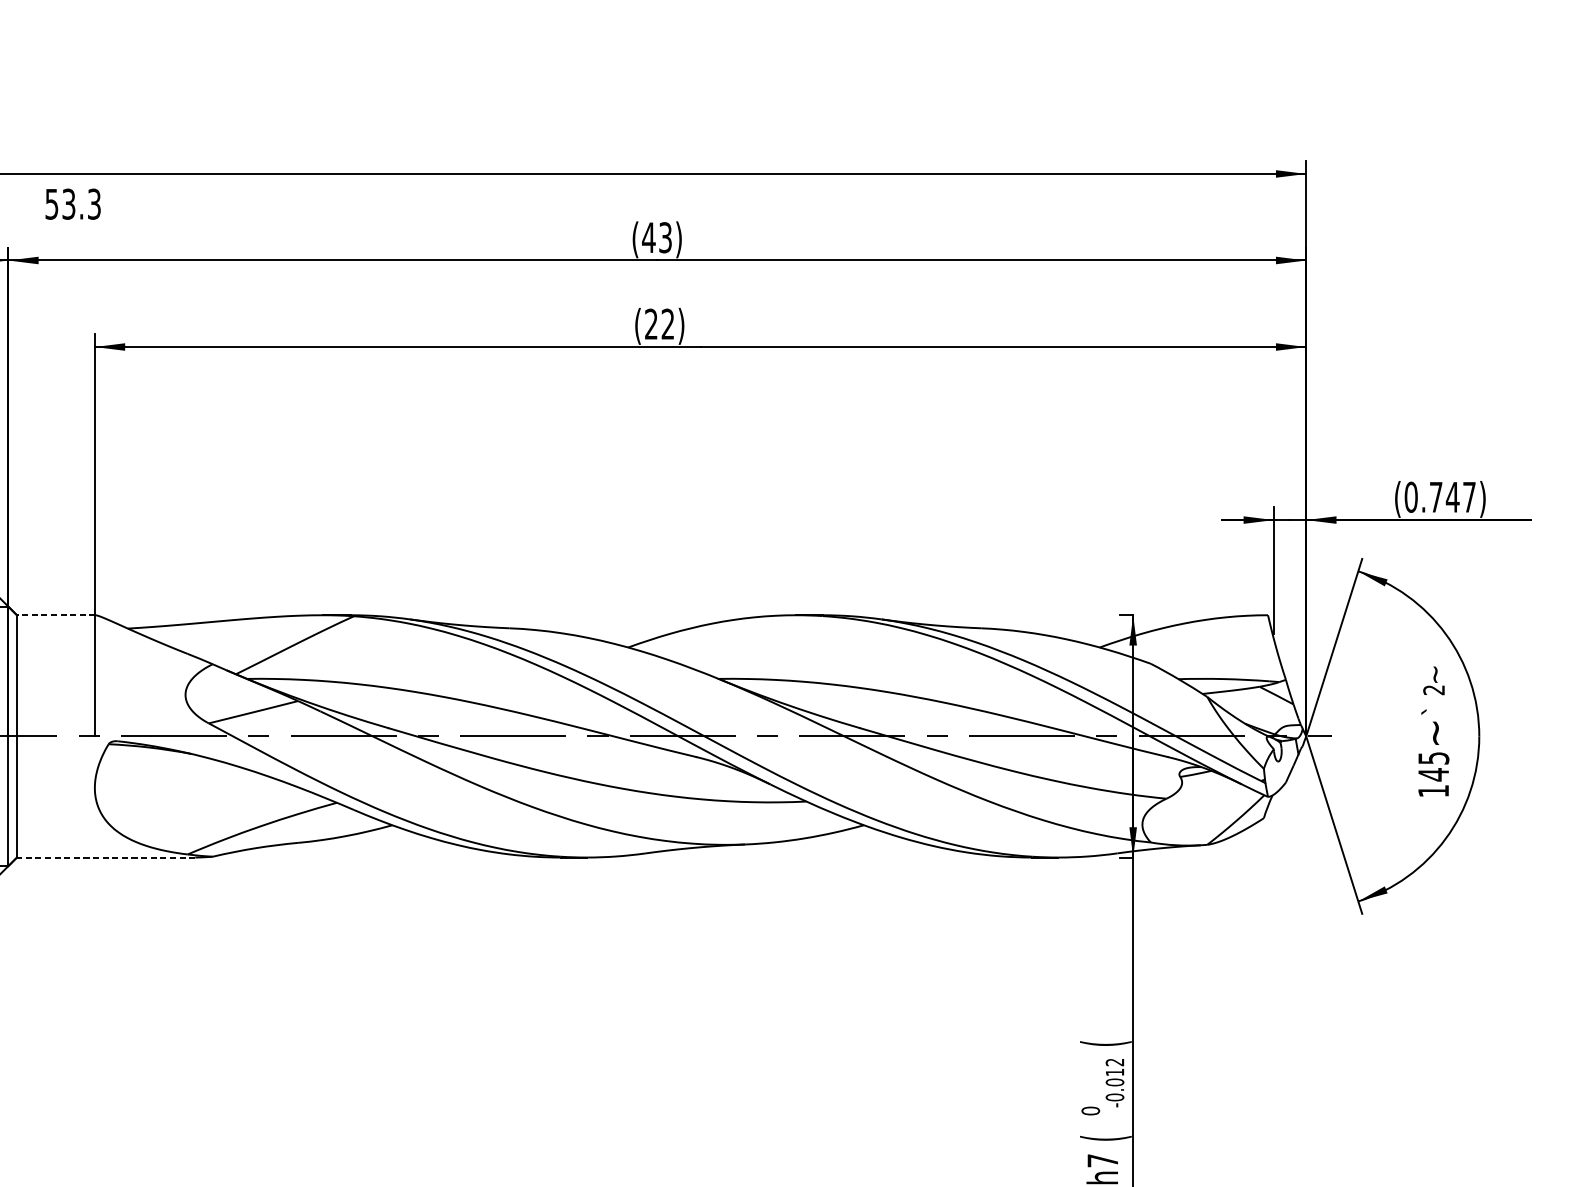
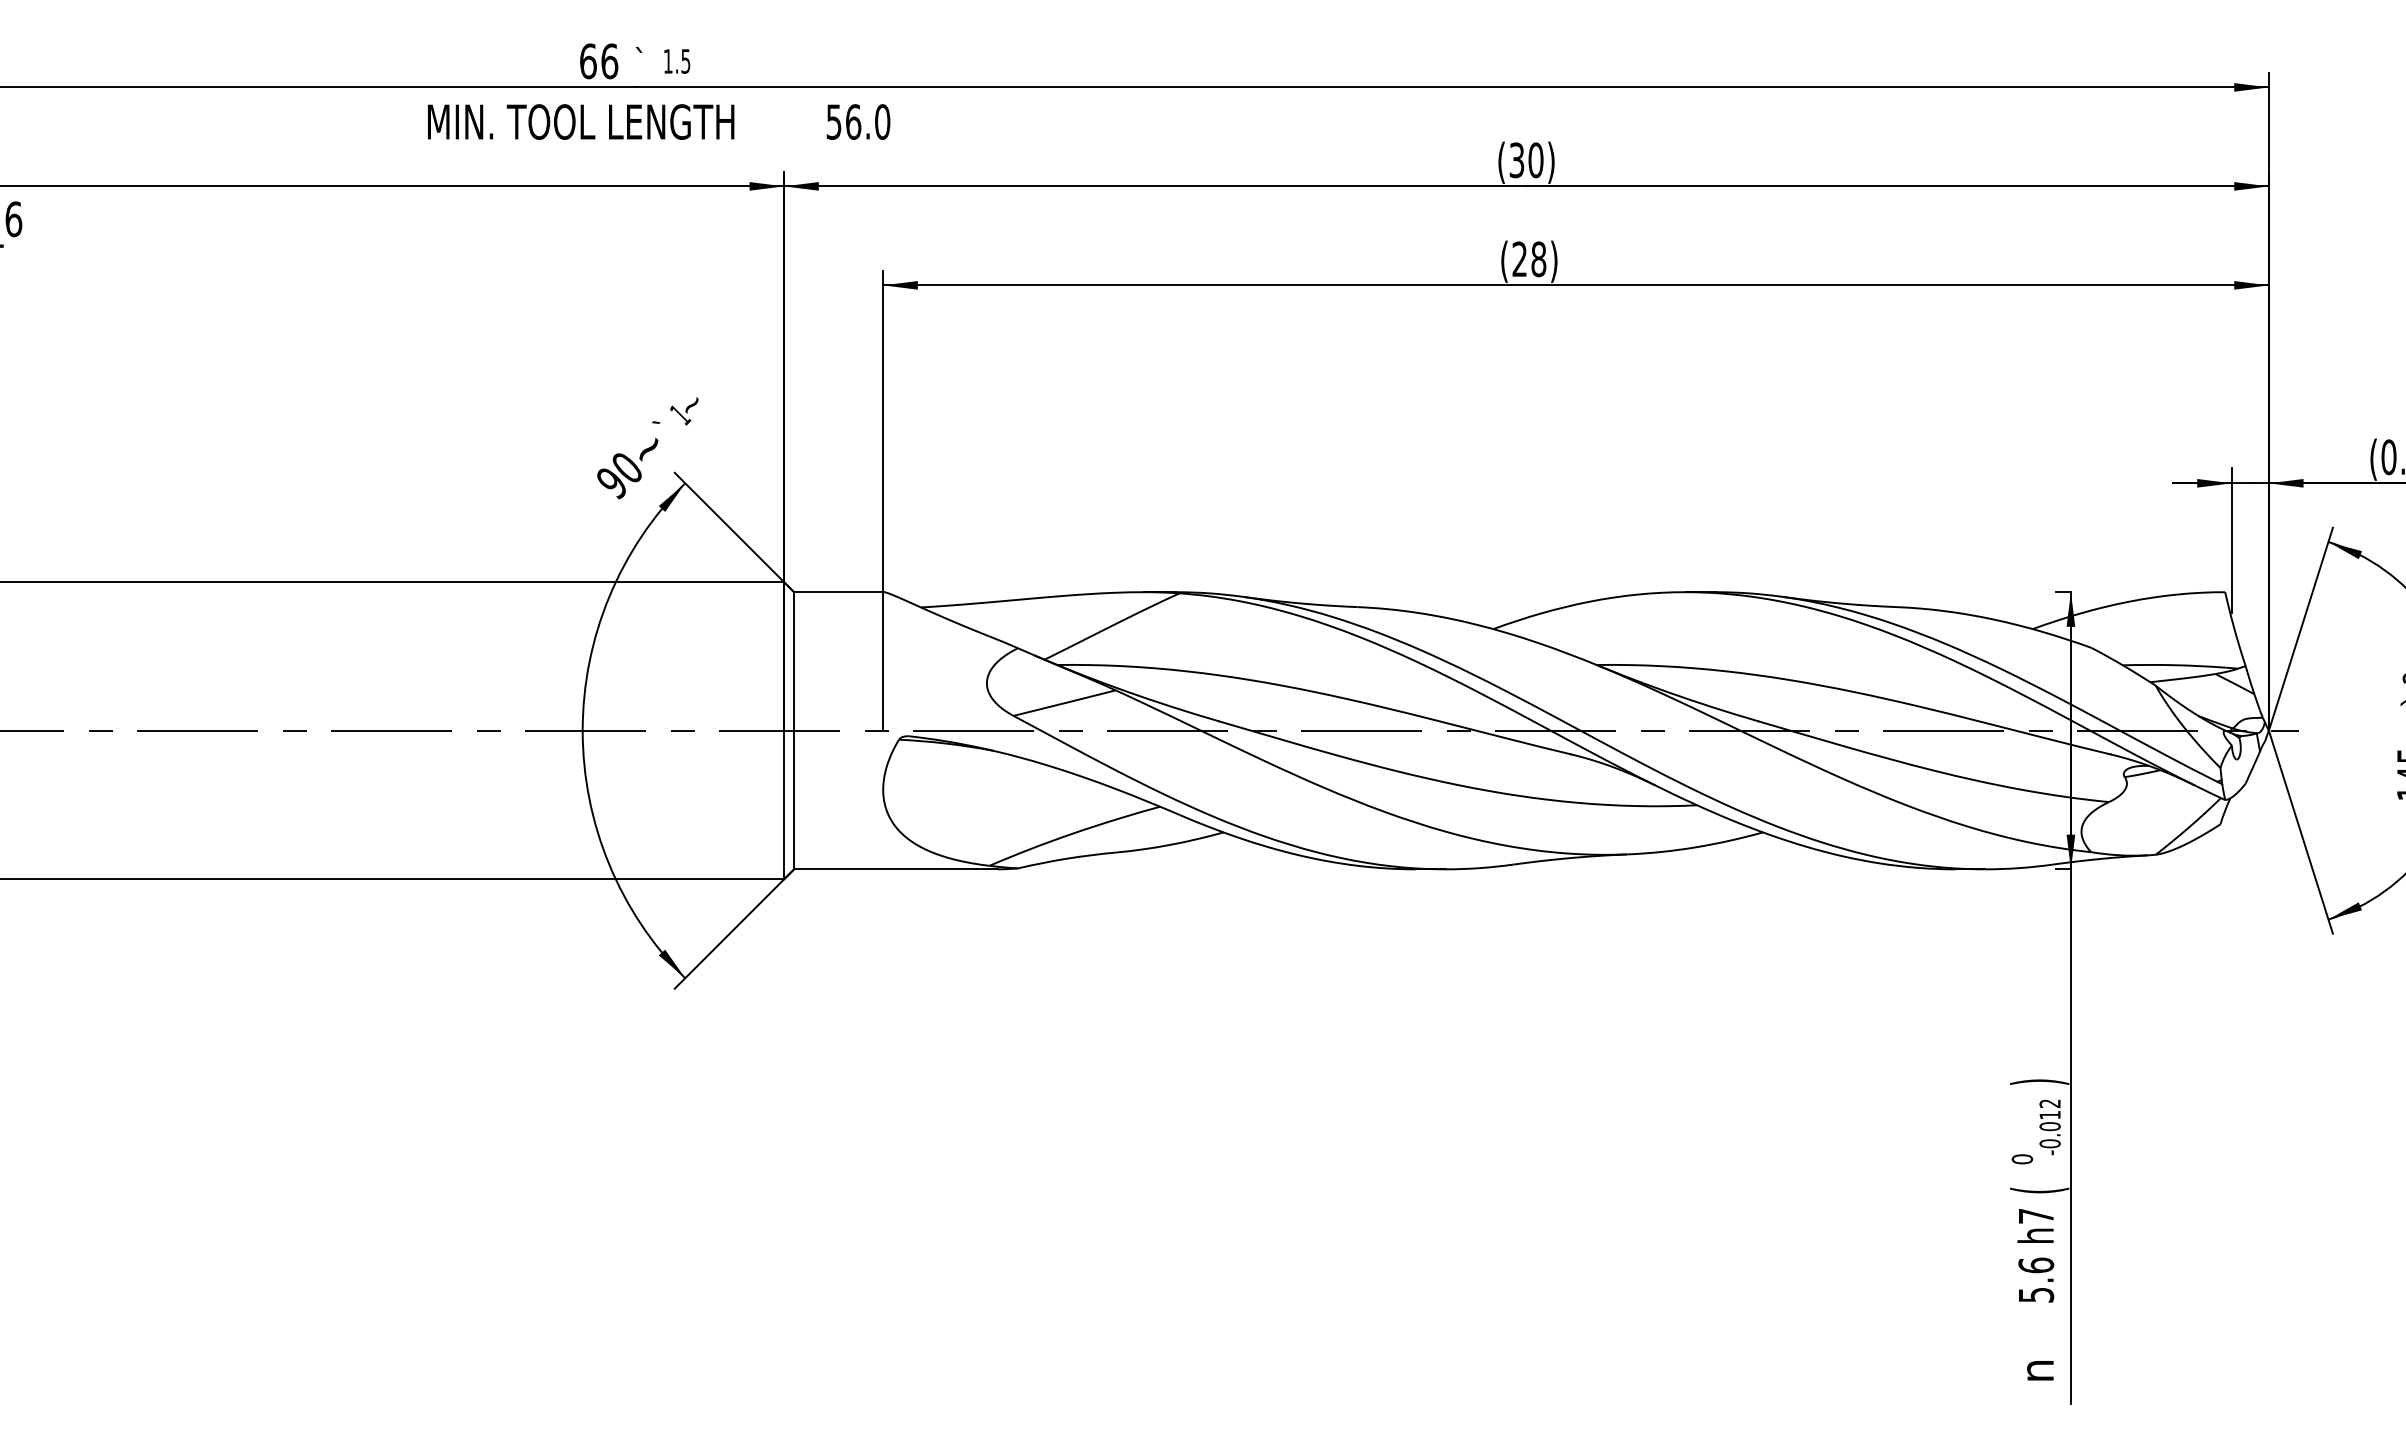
text: (82, 203) -> (868, 121), 53.3 -> 56.0
text: (657, 237) -> (1526, 160), (43) -> (30)
text: (667, 324) -> (1538, 259), (22) -> (28)
line: (56, 615) -> (839, 592), dashed -> solid
line: (106, 857) -> (896, 869), dashed -> solid
text: (1105, 1043) -> (2039, 1081), ( -> )

